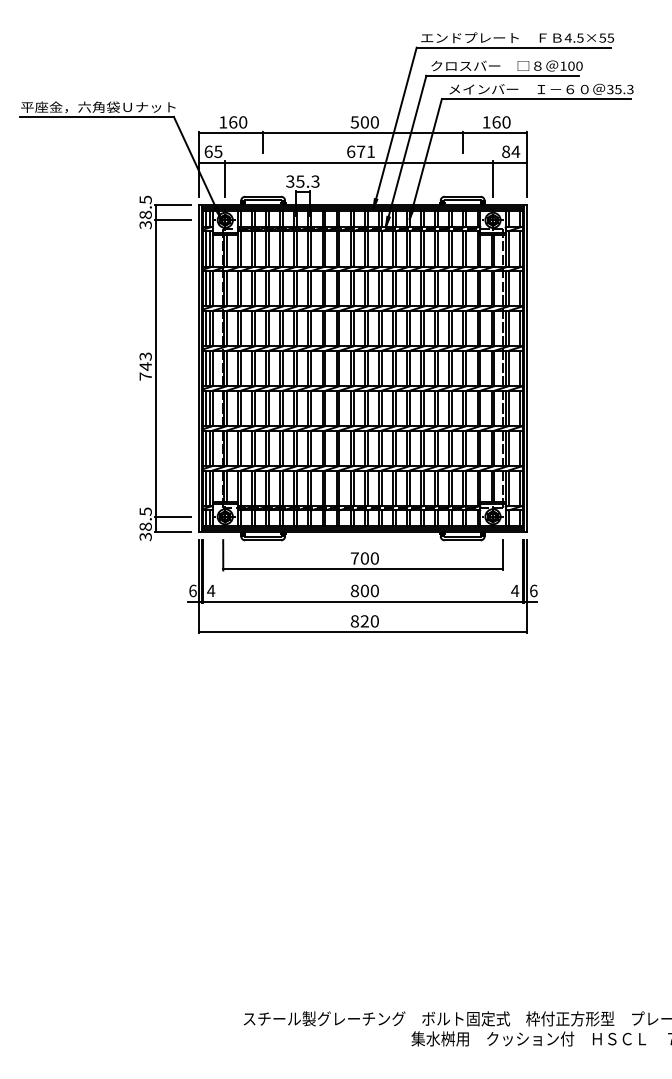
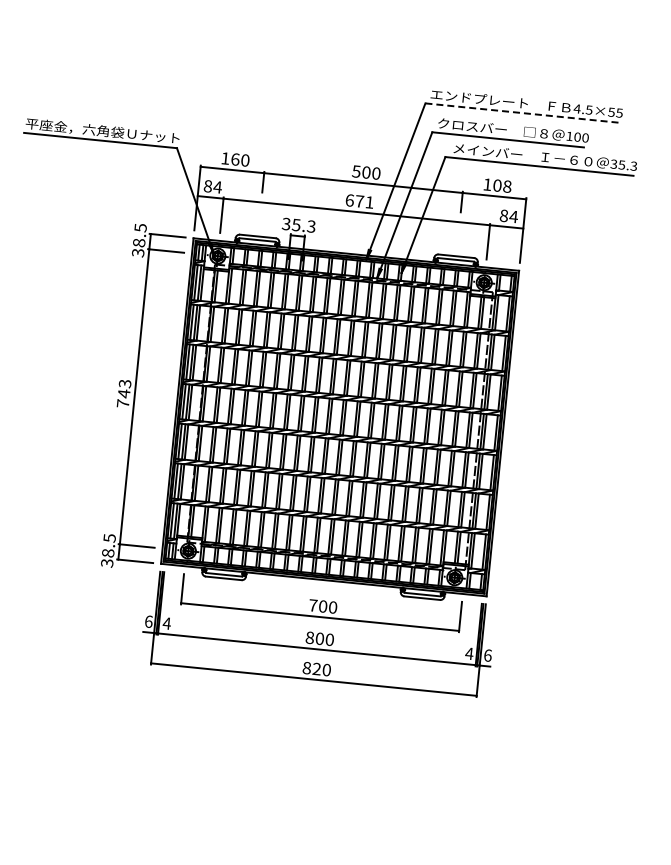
line: (514, 47) -> (522, 112), solid -> dashed
text: (501, 122) -> (502, 186), 160 -> 108
text: (213, 151) -> (212, 186), 65 -> 84

